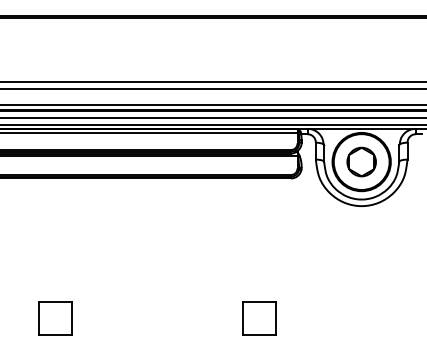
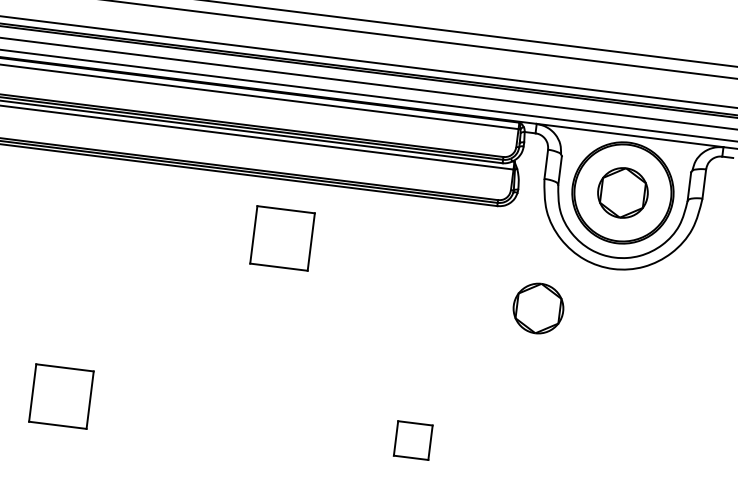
part: (170, 212) -> (282, 238), added
part: (321, 233) -> (538, 307), added
part: (259, 318) -> (413, 440), size x0.6

